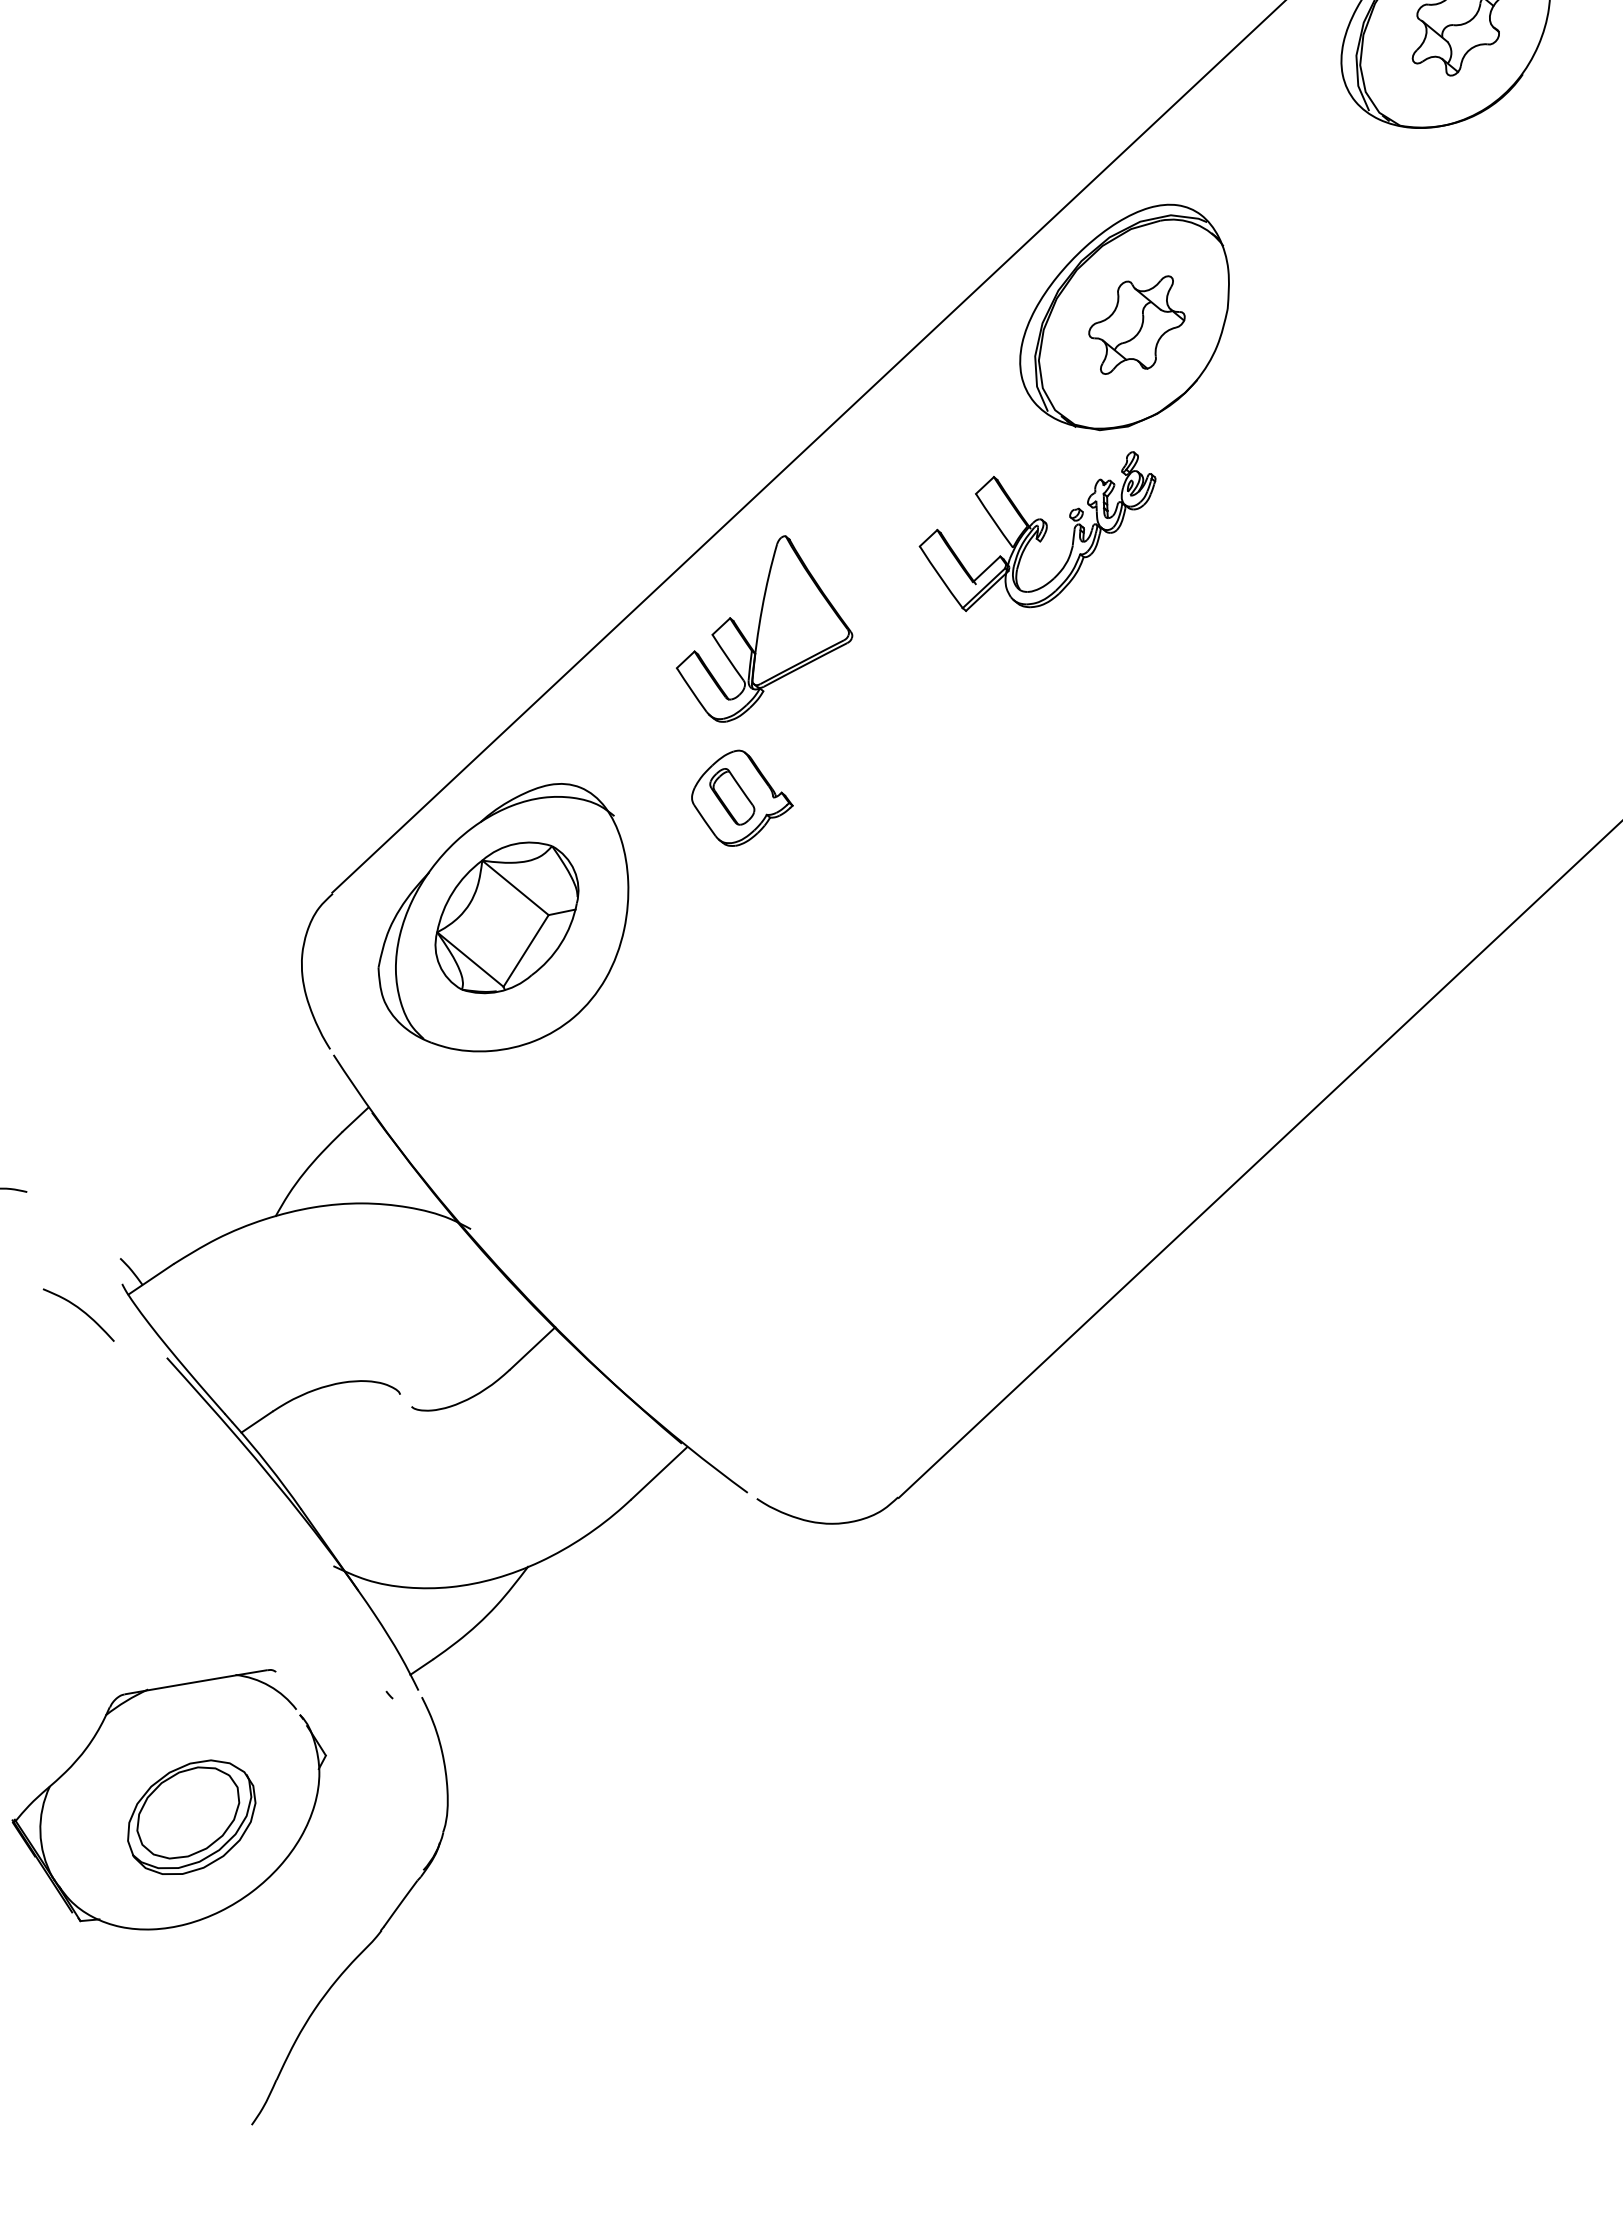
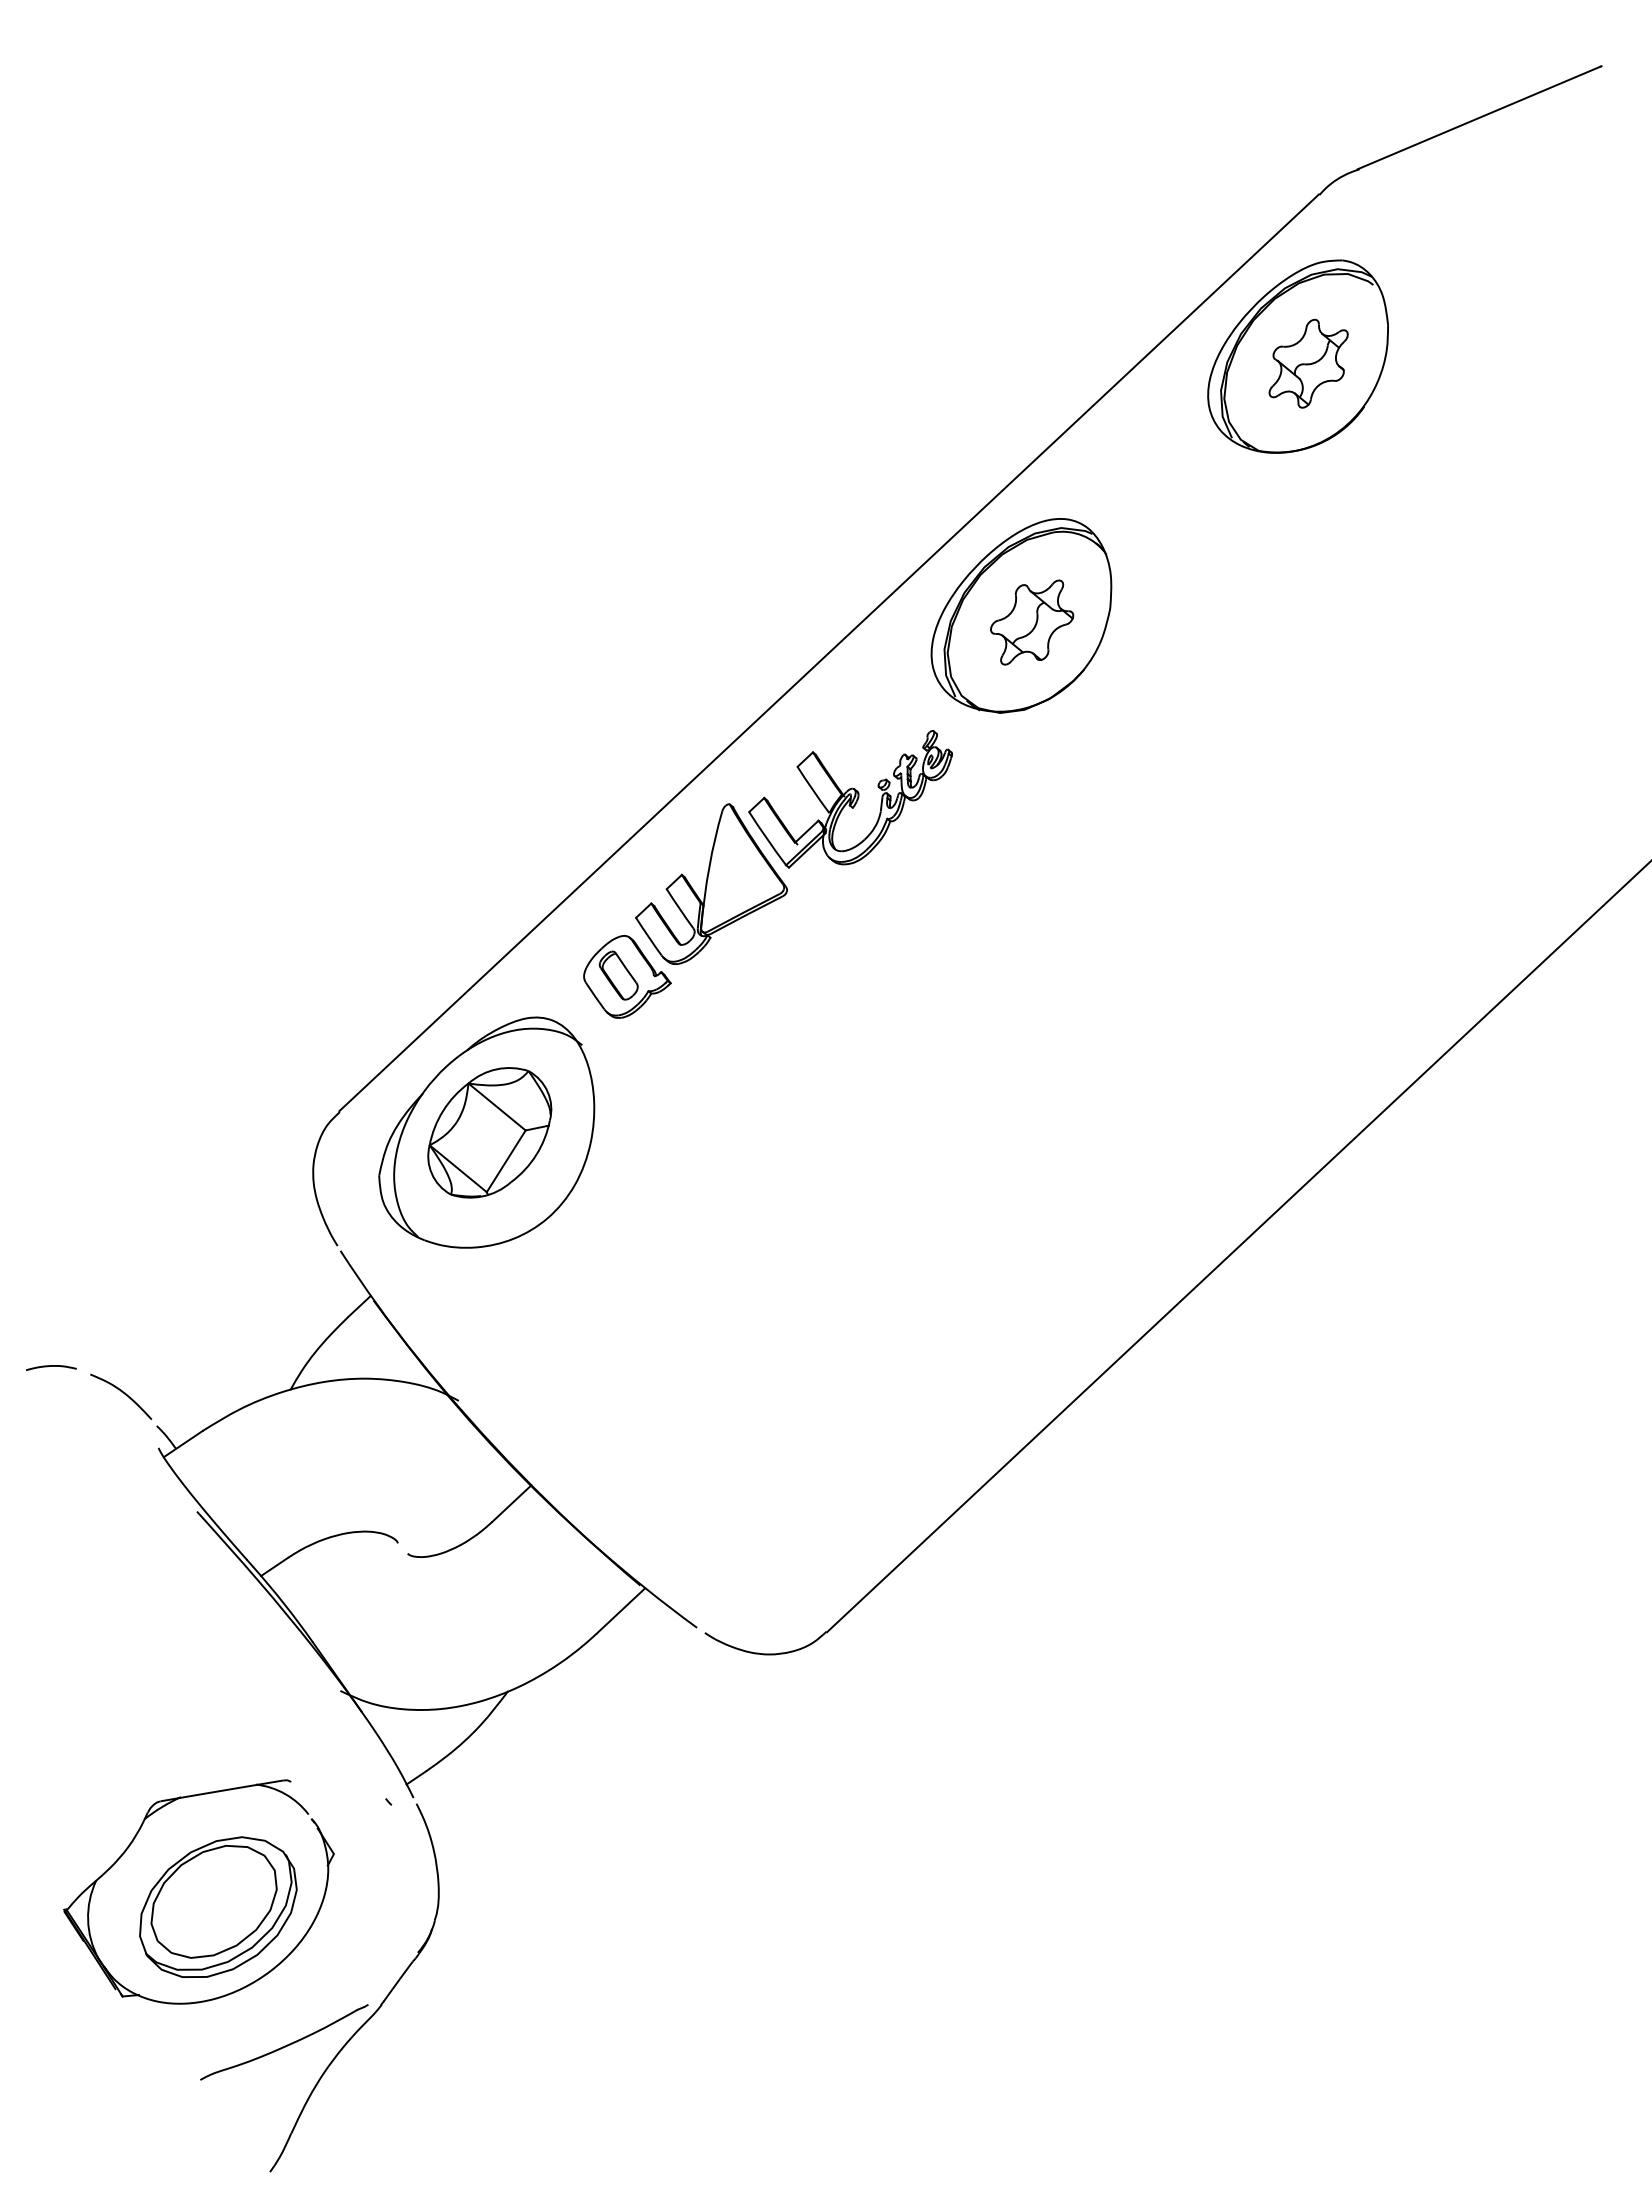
part: (1037, 531) -> (850, 799), moved
part: (742, 797) -> (627, 976), moved
curve: (81, 1311) -> (123, 1393), moved
part: (191, 1816) -> (218, 1906), size x1.43
part: (268, 1974) -> (284, 2042), added

